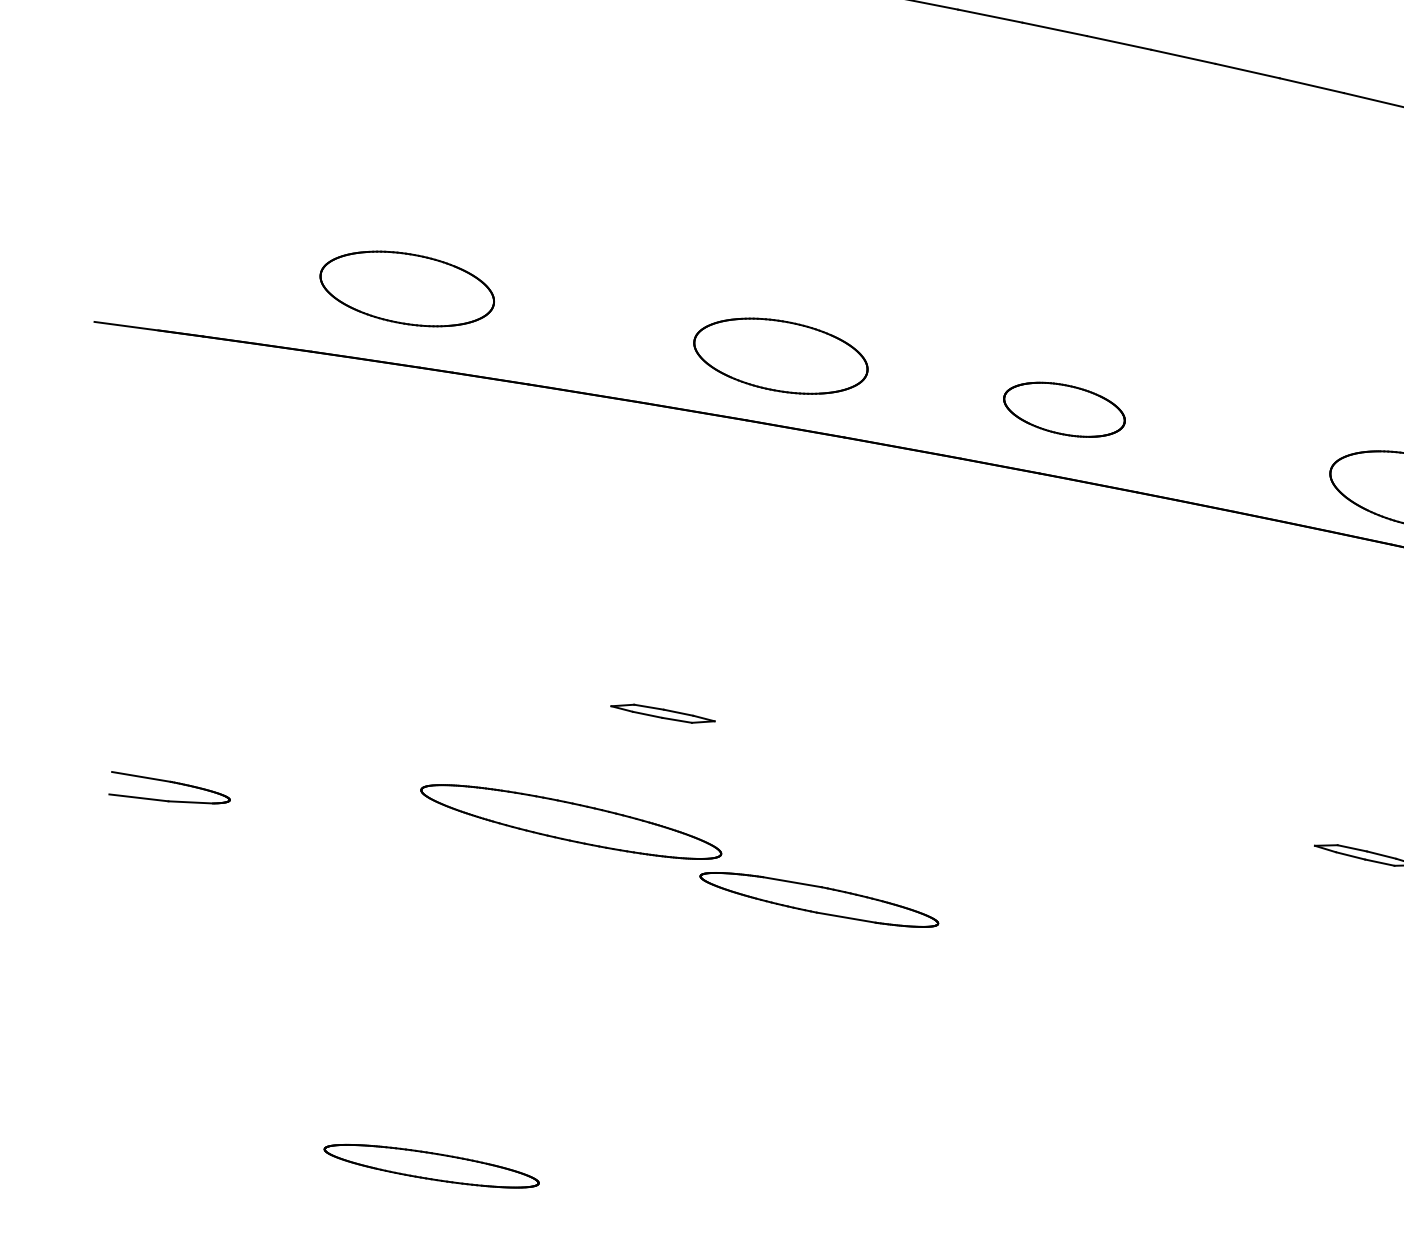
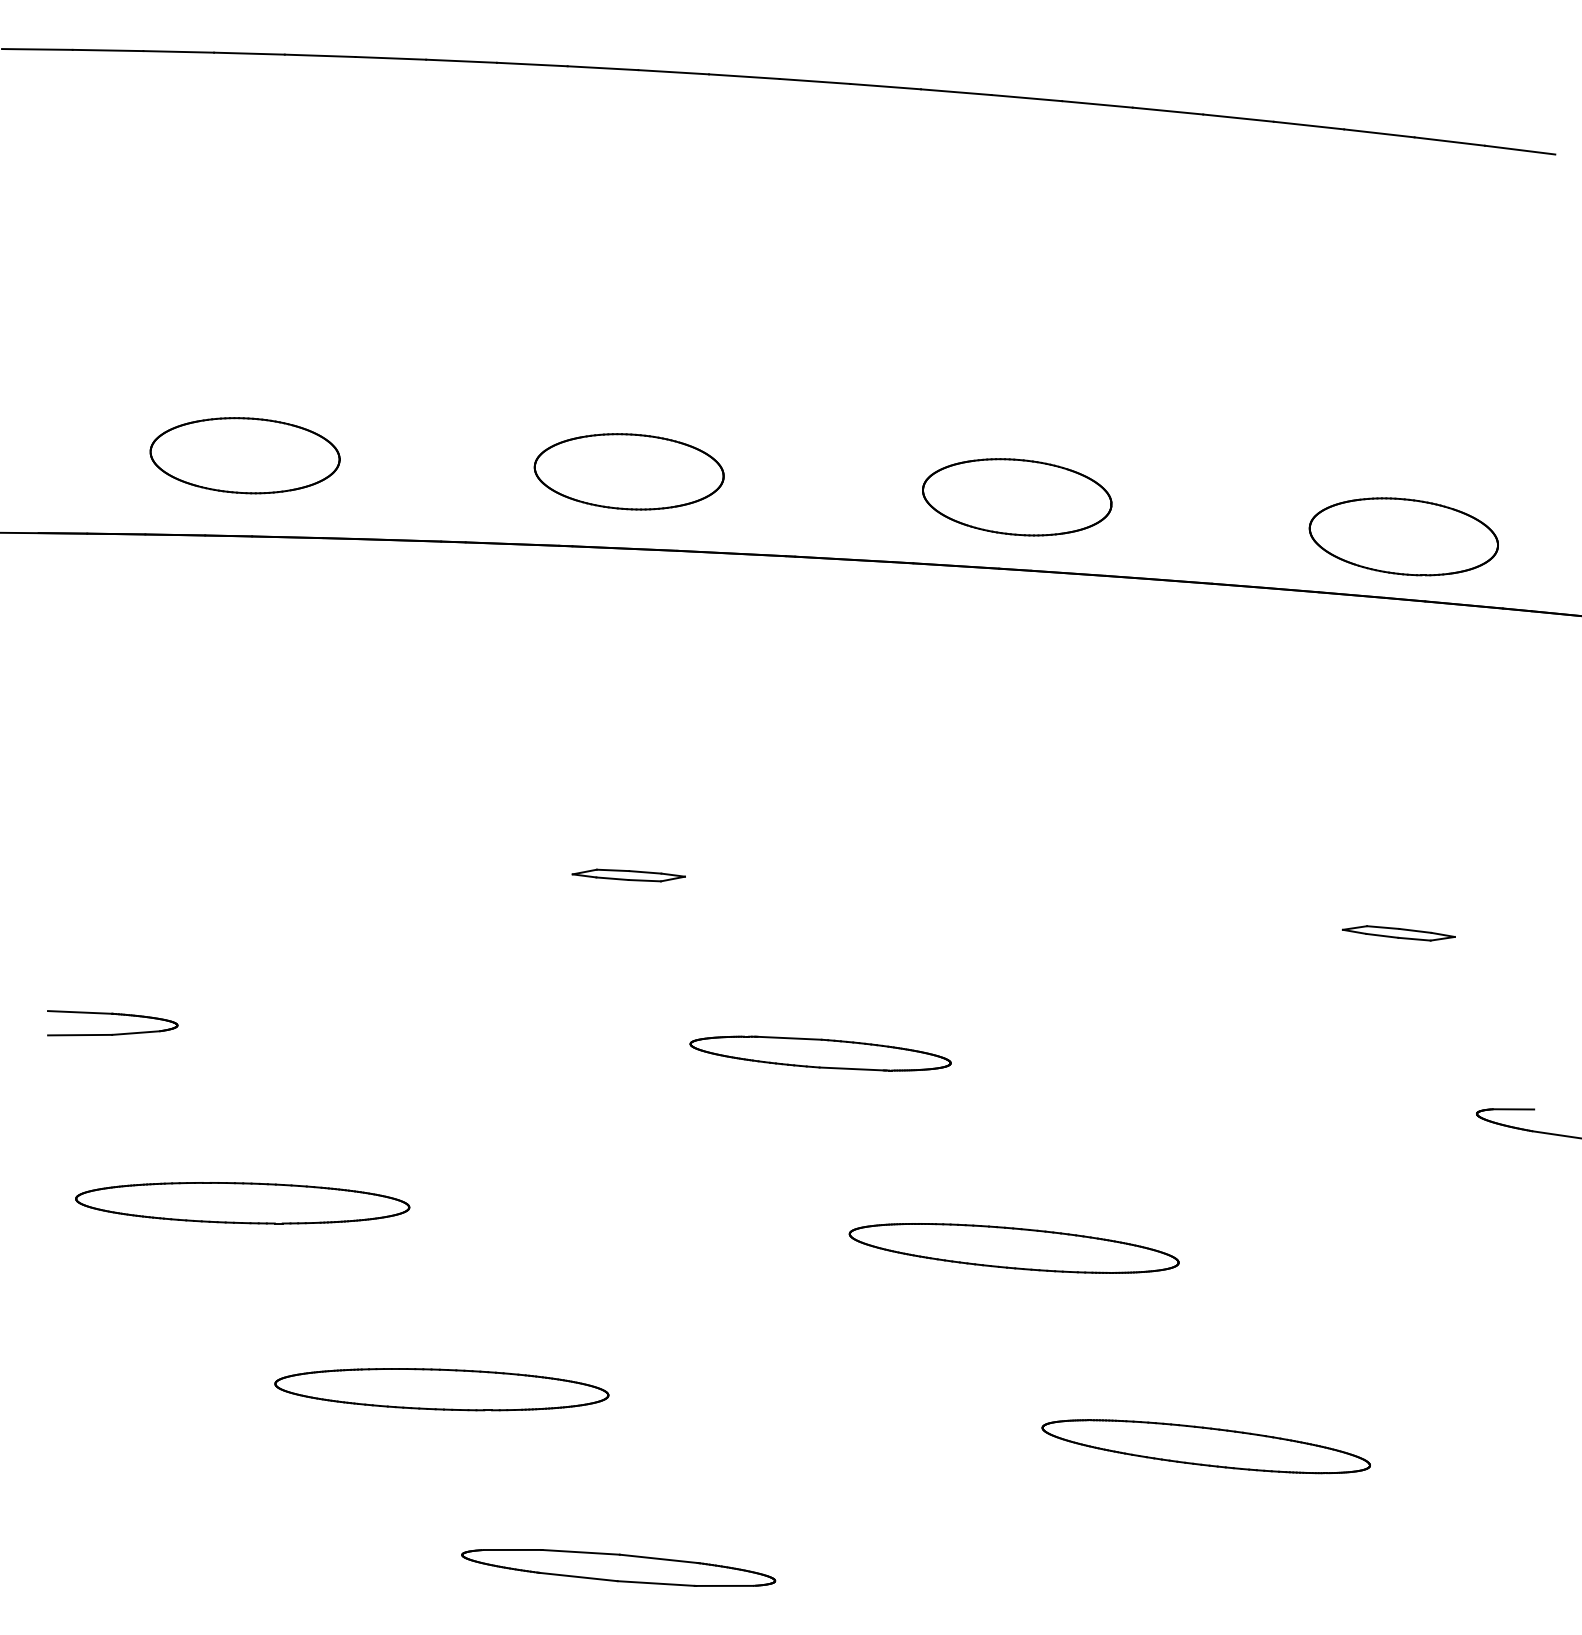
part: (406, 288) -> (244, 455), moved
part: (780, 355) -> (628, 471), moved
part: (1064, 409) -> (1017, 497), size x1.43
part: (570, 822) -> (1013, 1248), moved
part: (269, 971) -> (242, 1203), added
part: (431, 1165) -> (441, 1389), size x1.43

